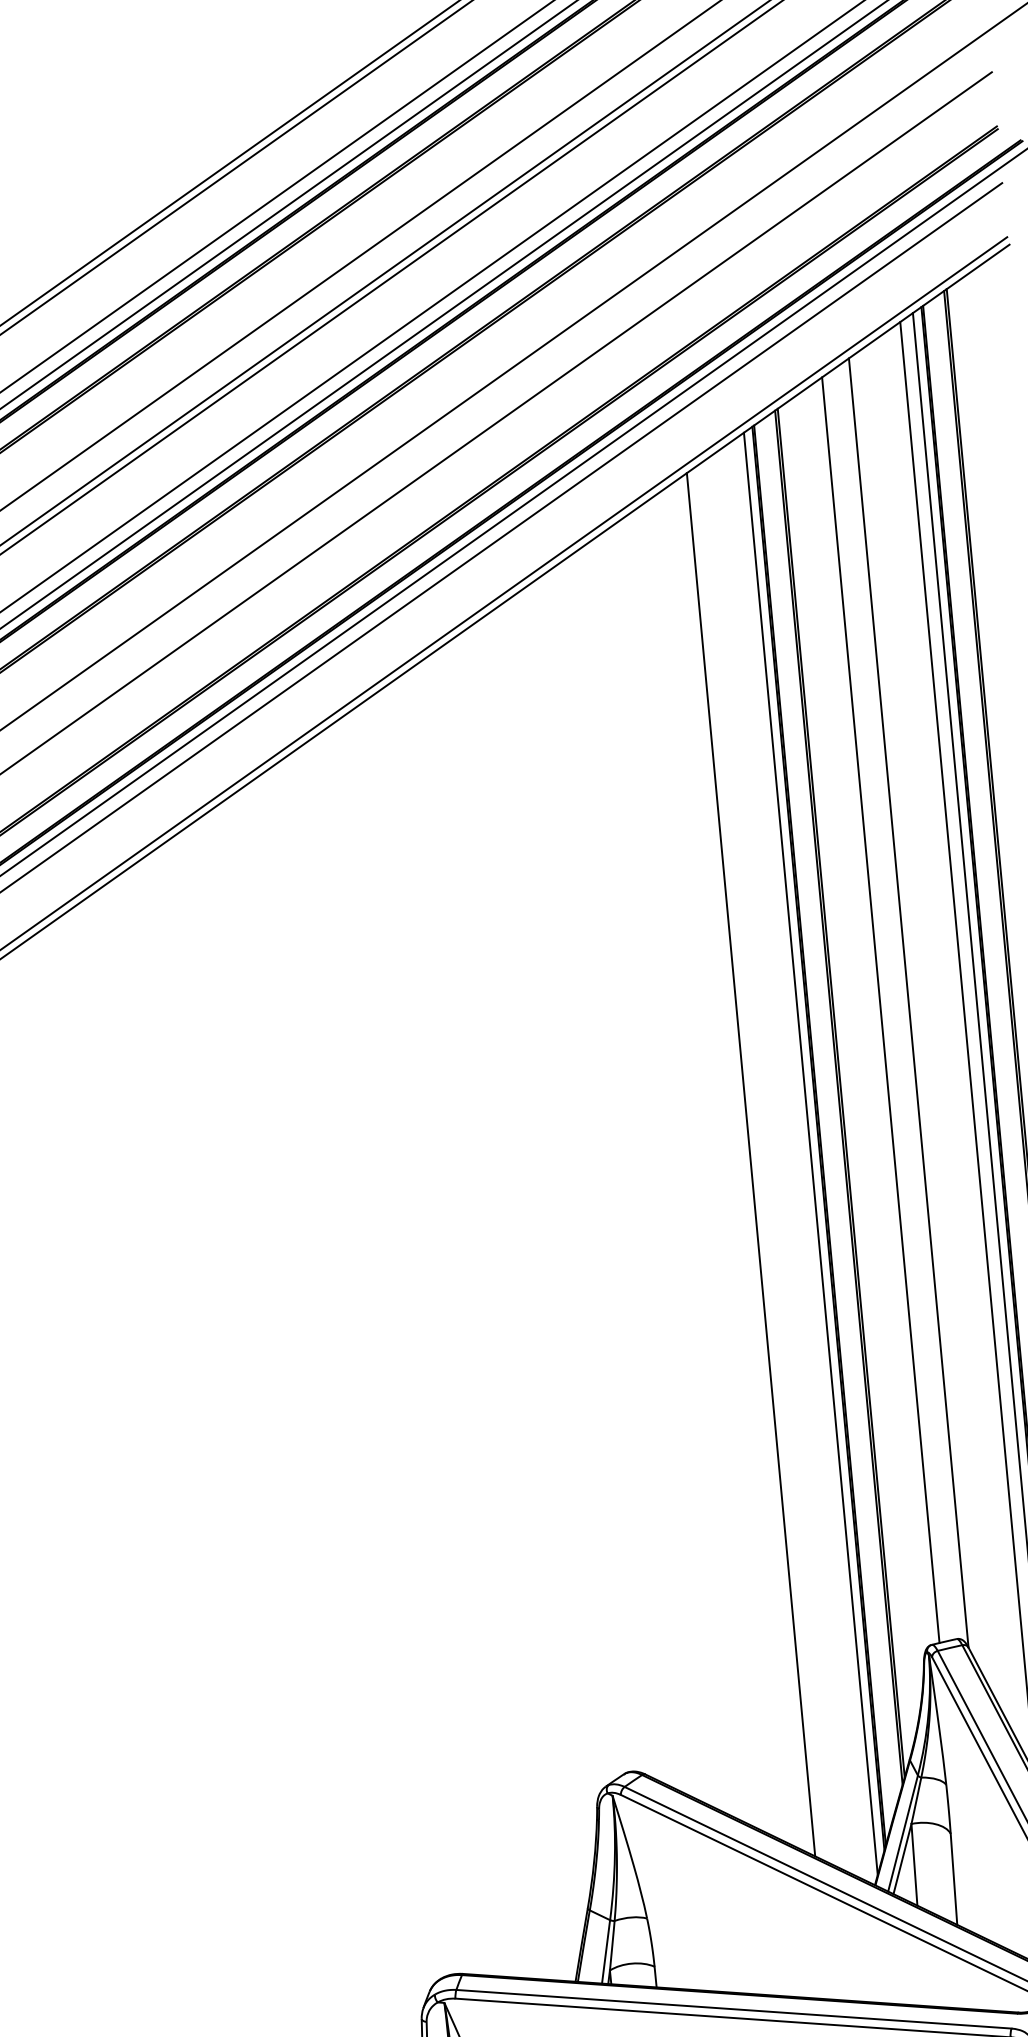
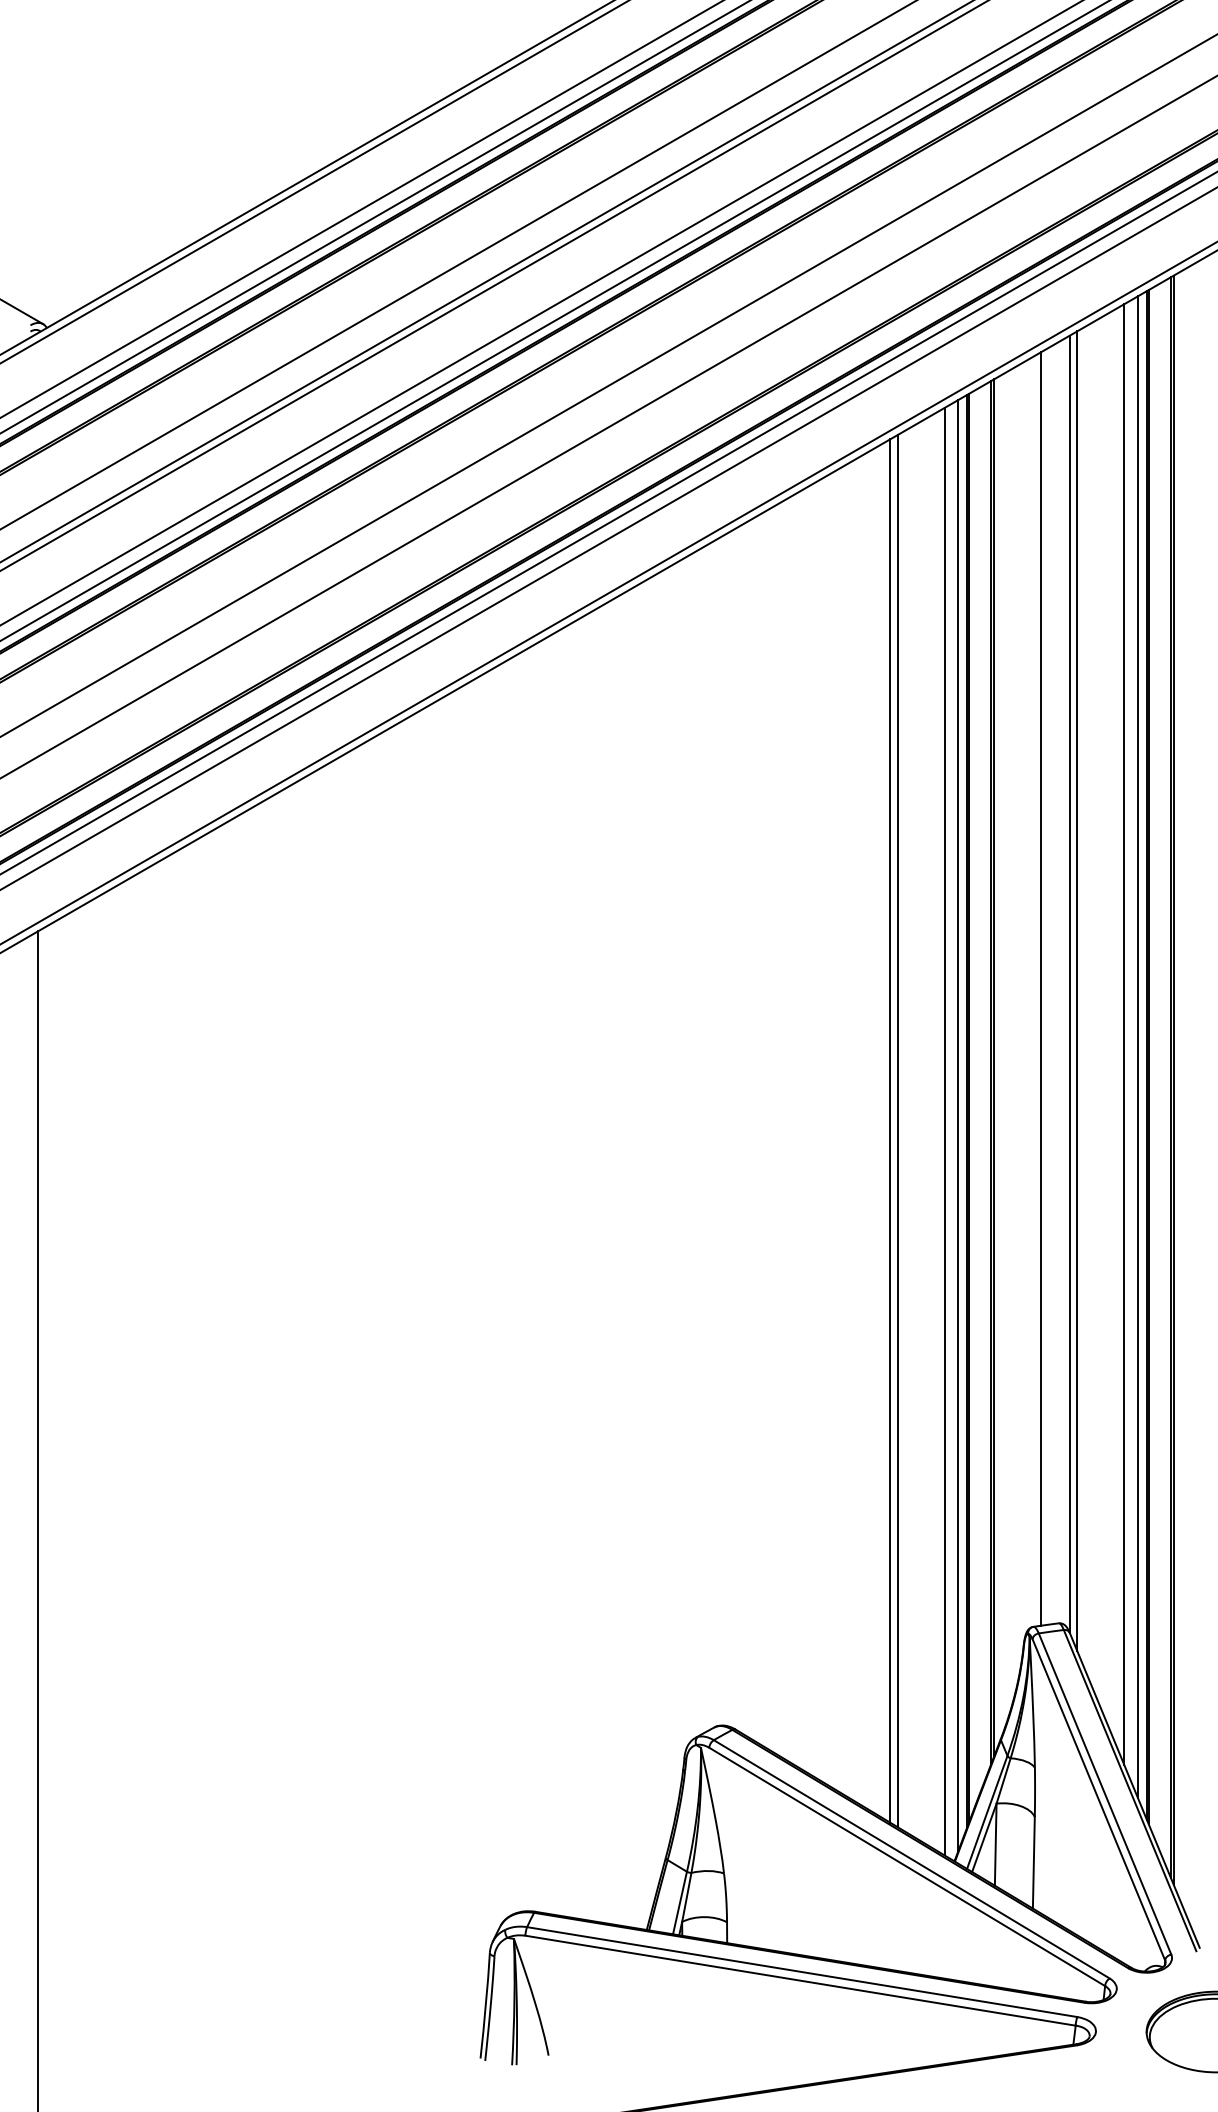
line: (917, 1009) -> (1077, 991), added
line: (797, 1160) -> (944, 1131), added
line: (744, 1164) -> (890, 1130), added

